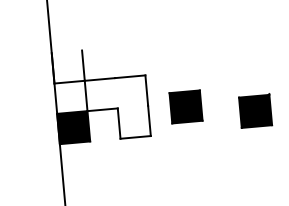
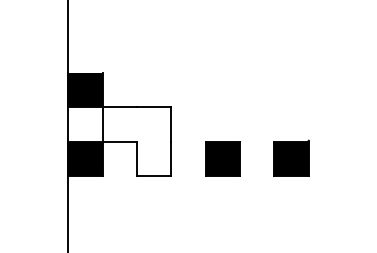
fill: (68, 66) -> (85, 89), added
part: (185, 106) -> (222, 158), moved

